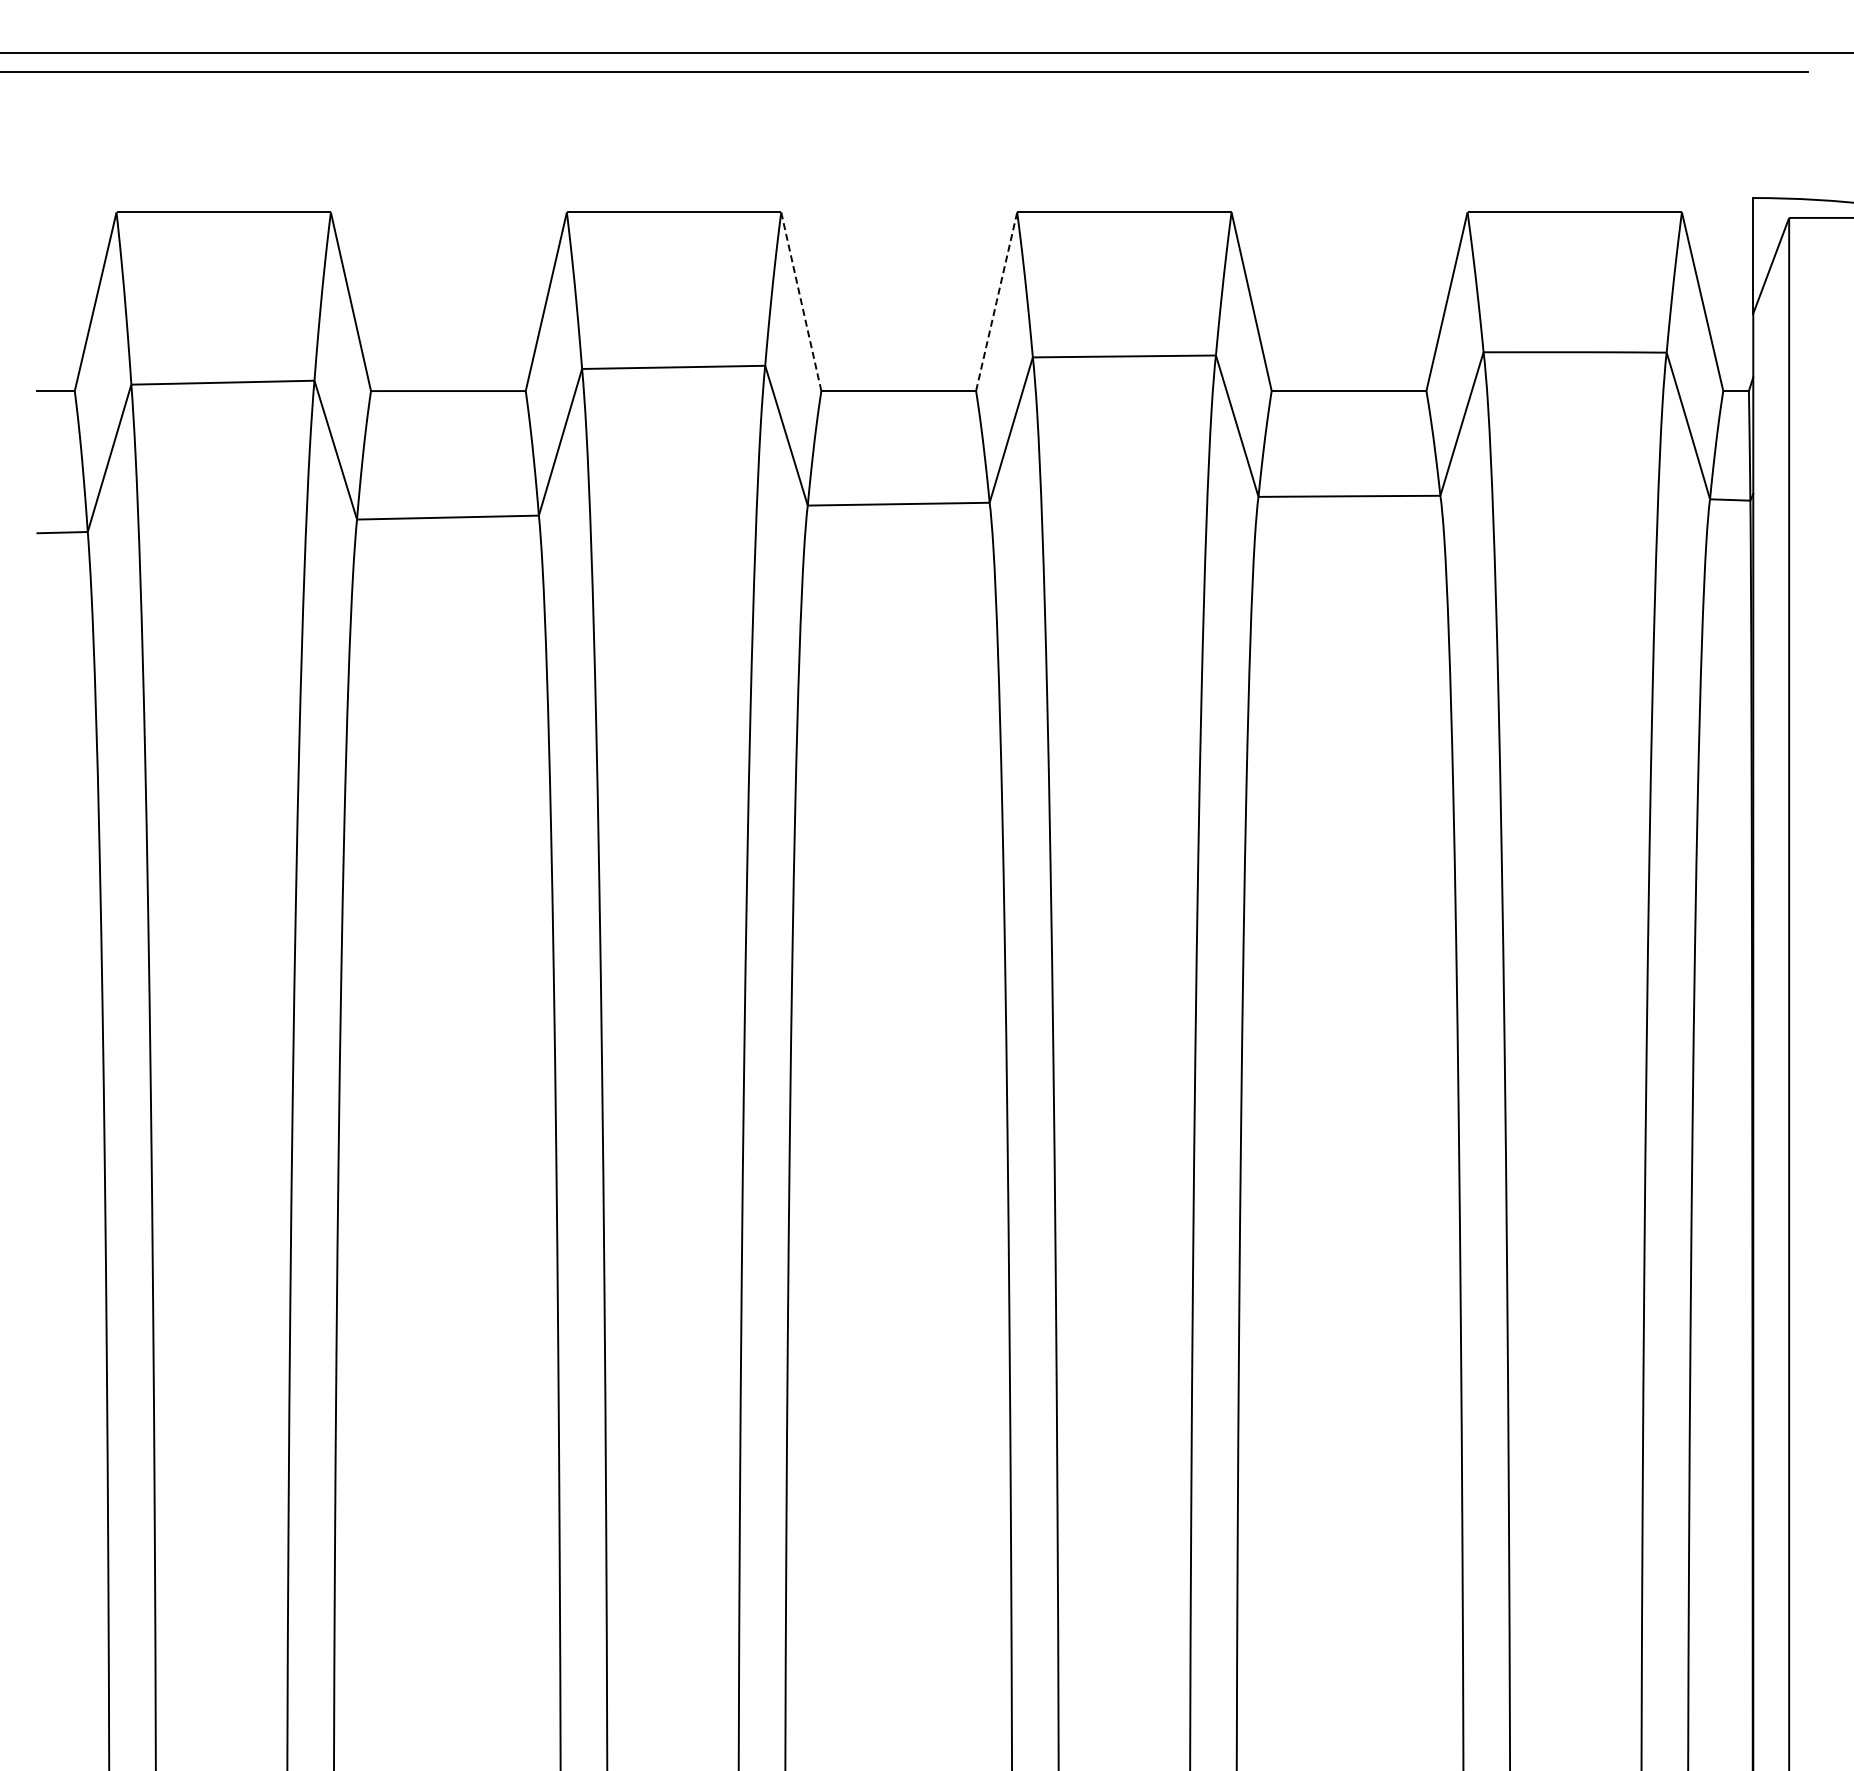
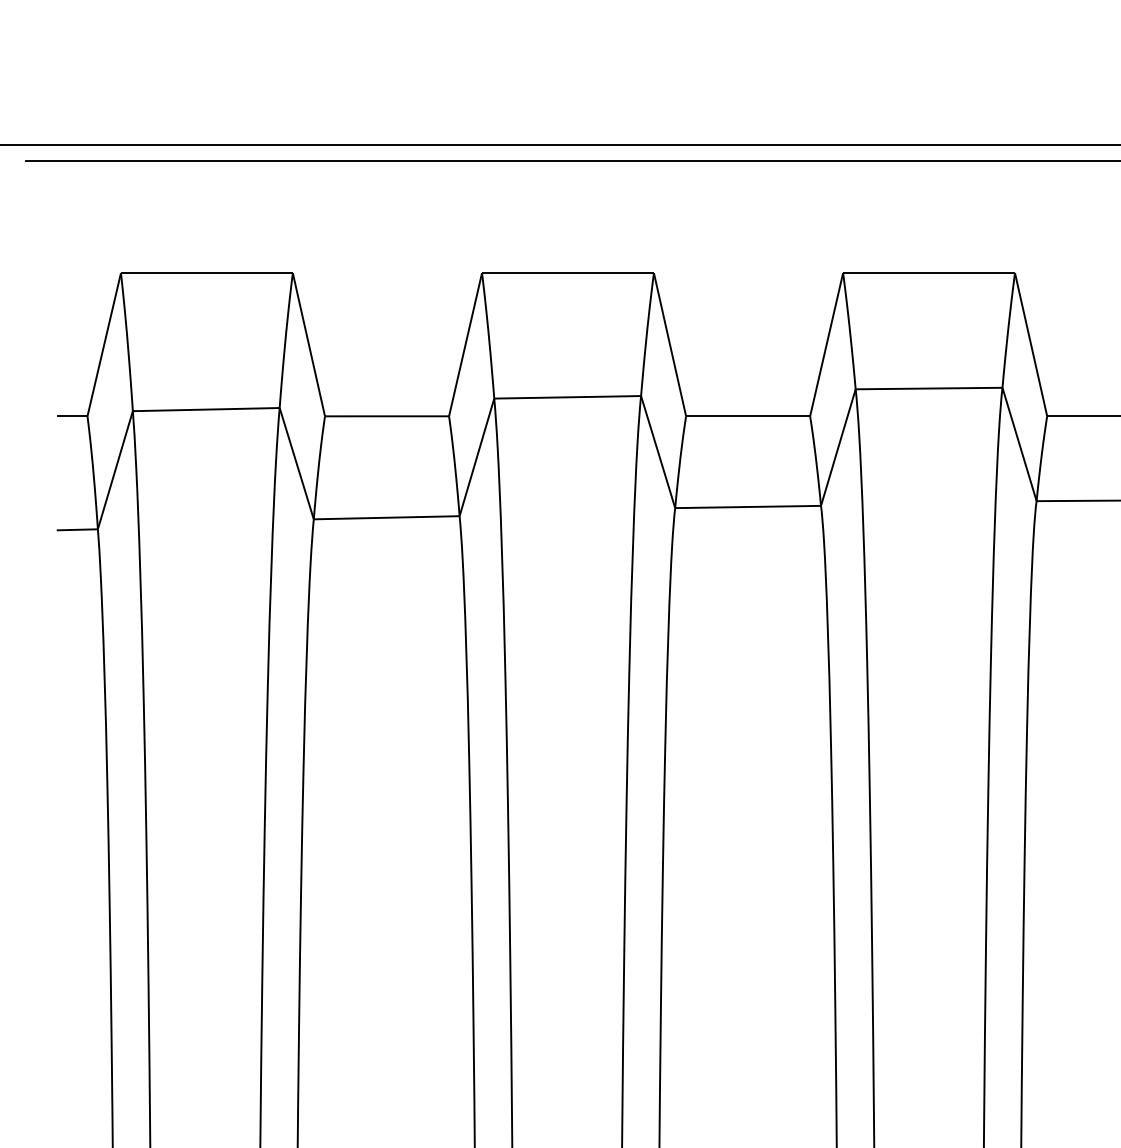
line: (801, 301) -> (670, 344), dashed -> solid
line: (996, 301) -> (826, 344), dashed -> solid

